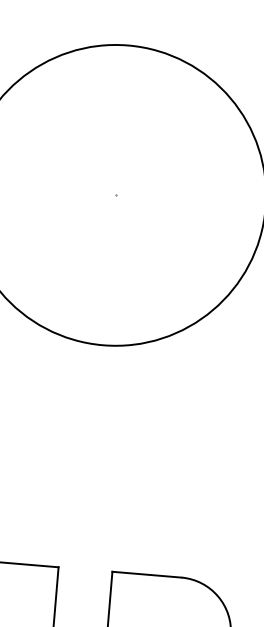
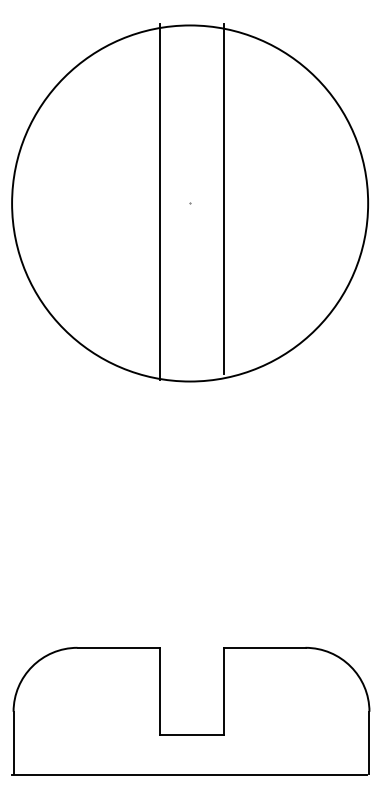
line: (90, 191) -> (159, 201), added
line: (144, 193) -> (223, 198), added

